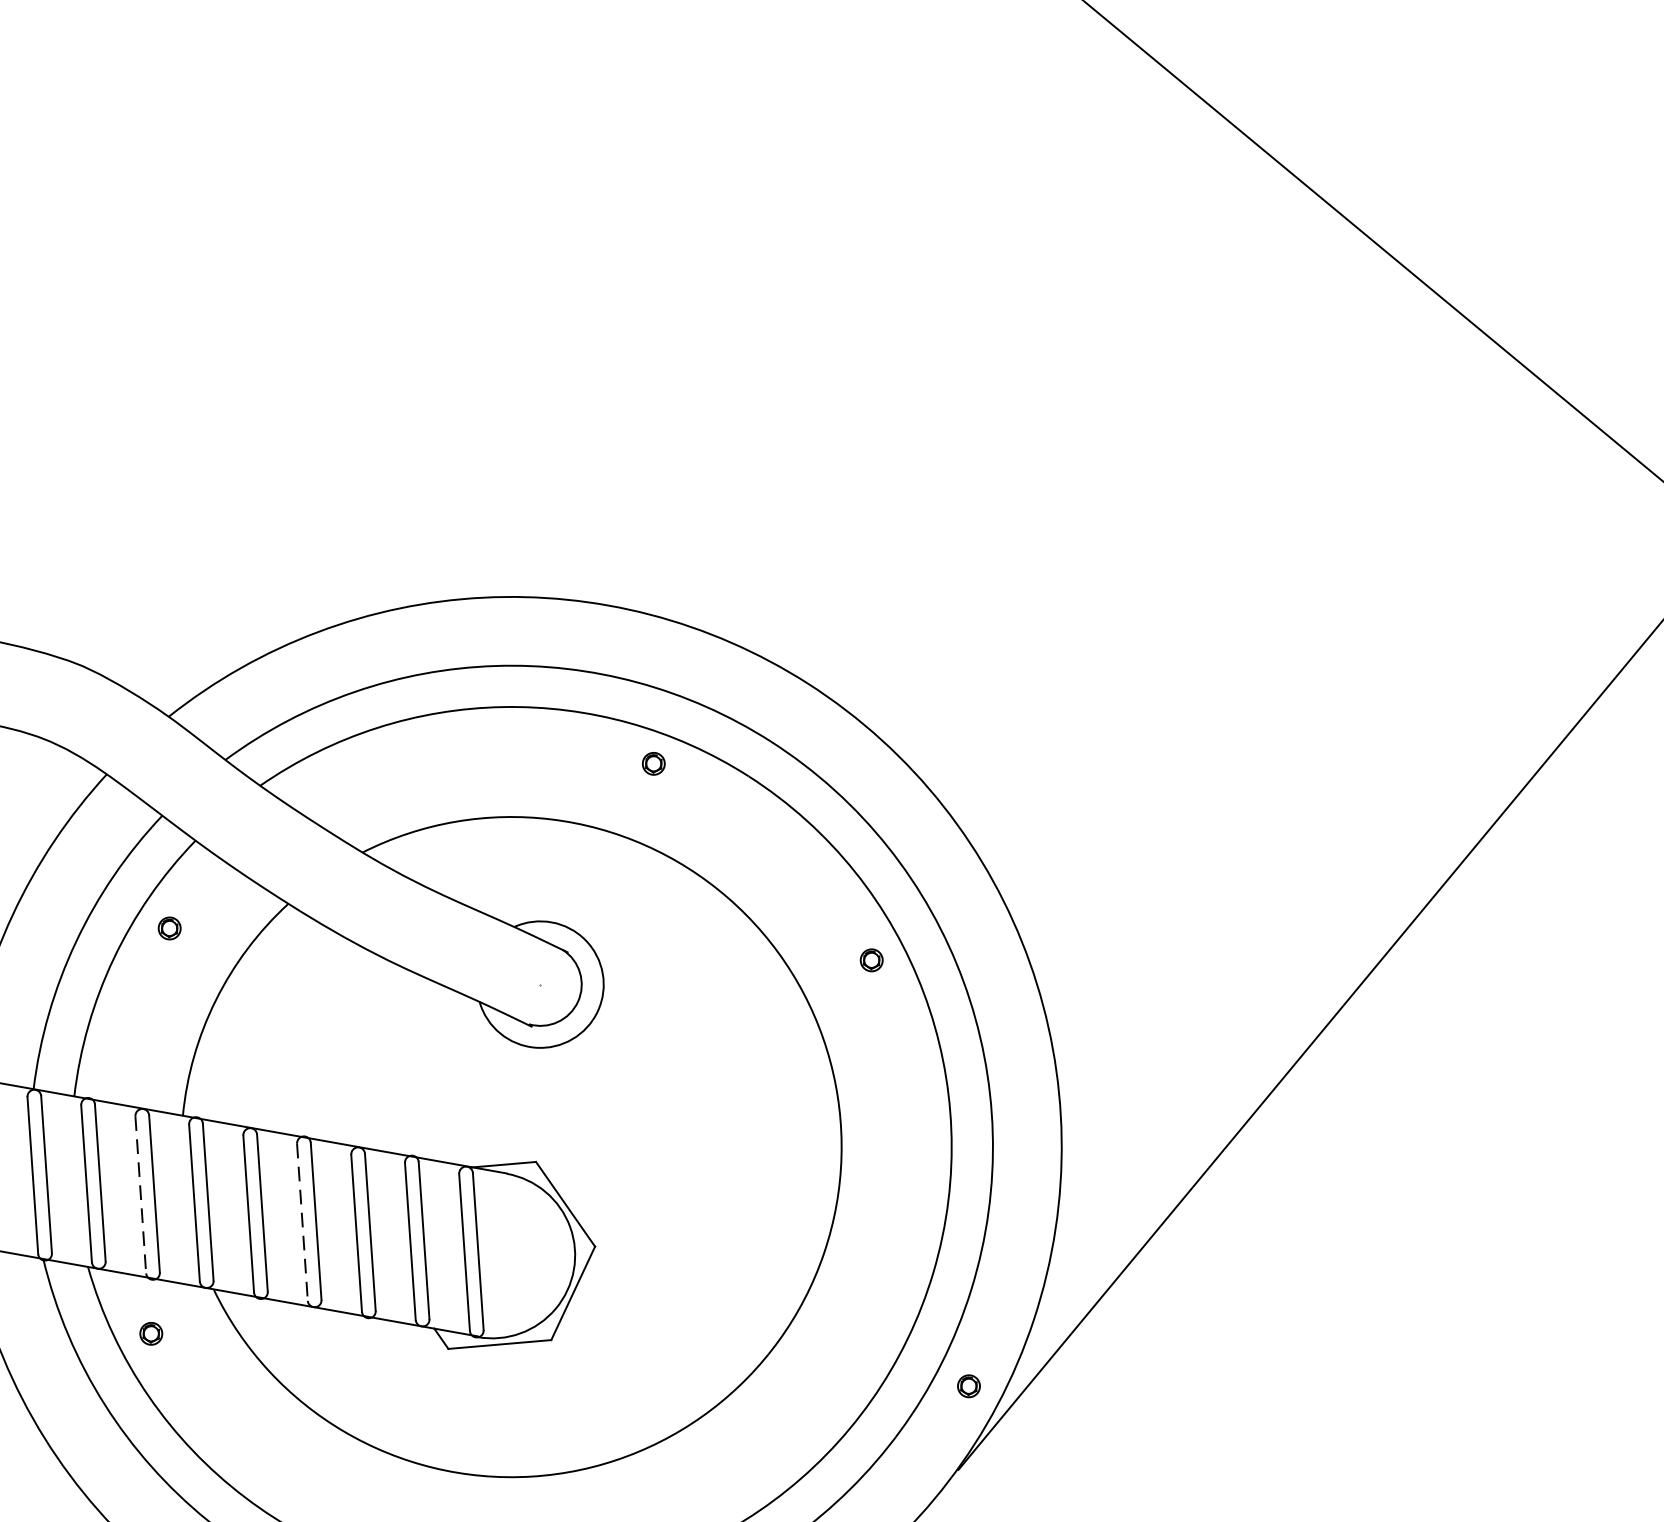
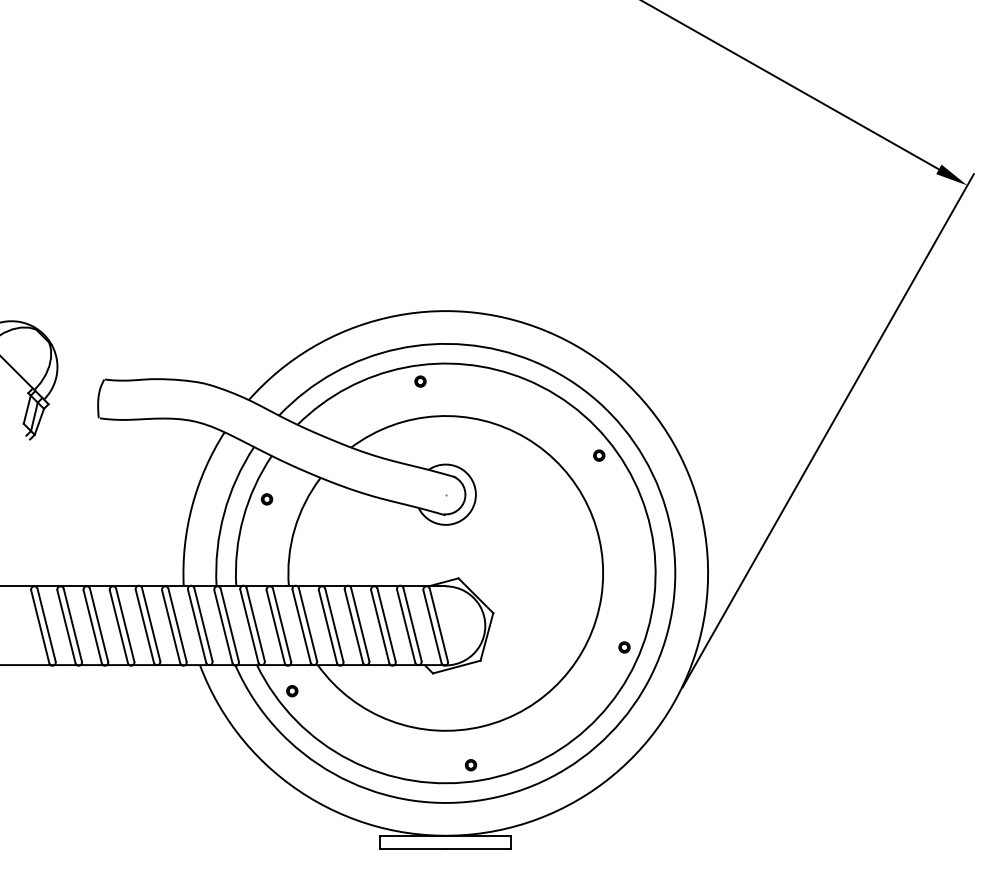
part: (653, 763) -> (420, 381), moved
line: (140, 1194) -> (275, 626), dashed -> solid
line: (301, 1222) -> (353, 626), dashed -> solid
part: (968, 1386) -> (624, 647), moved

